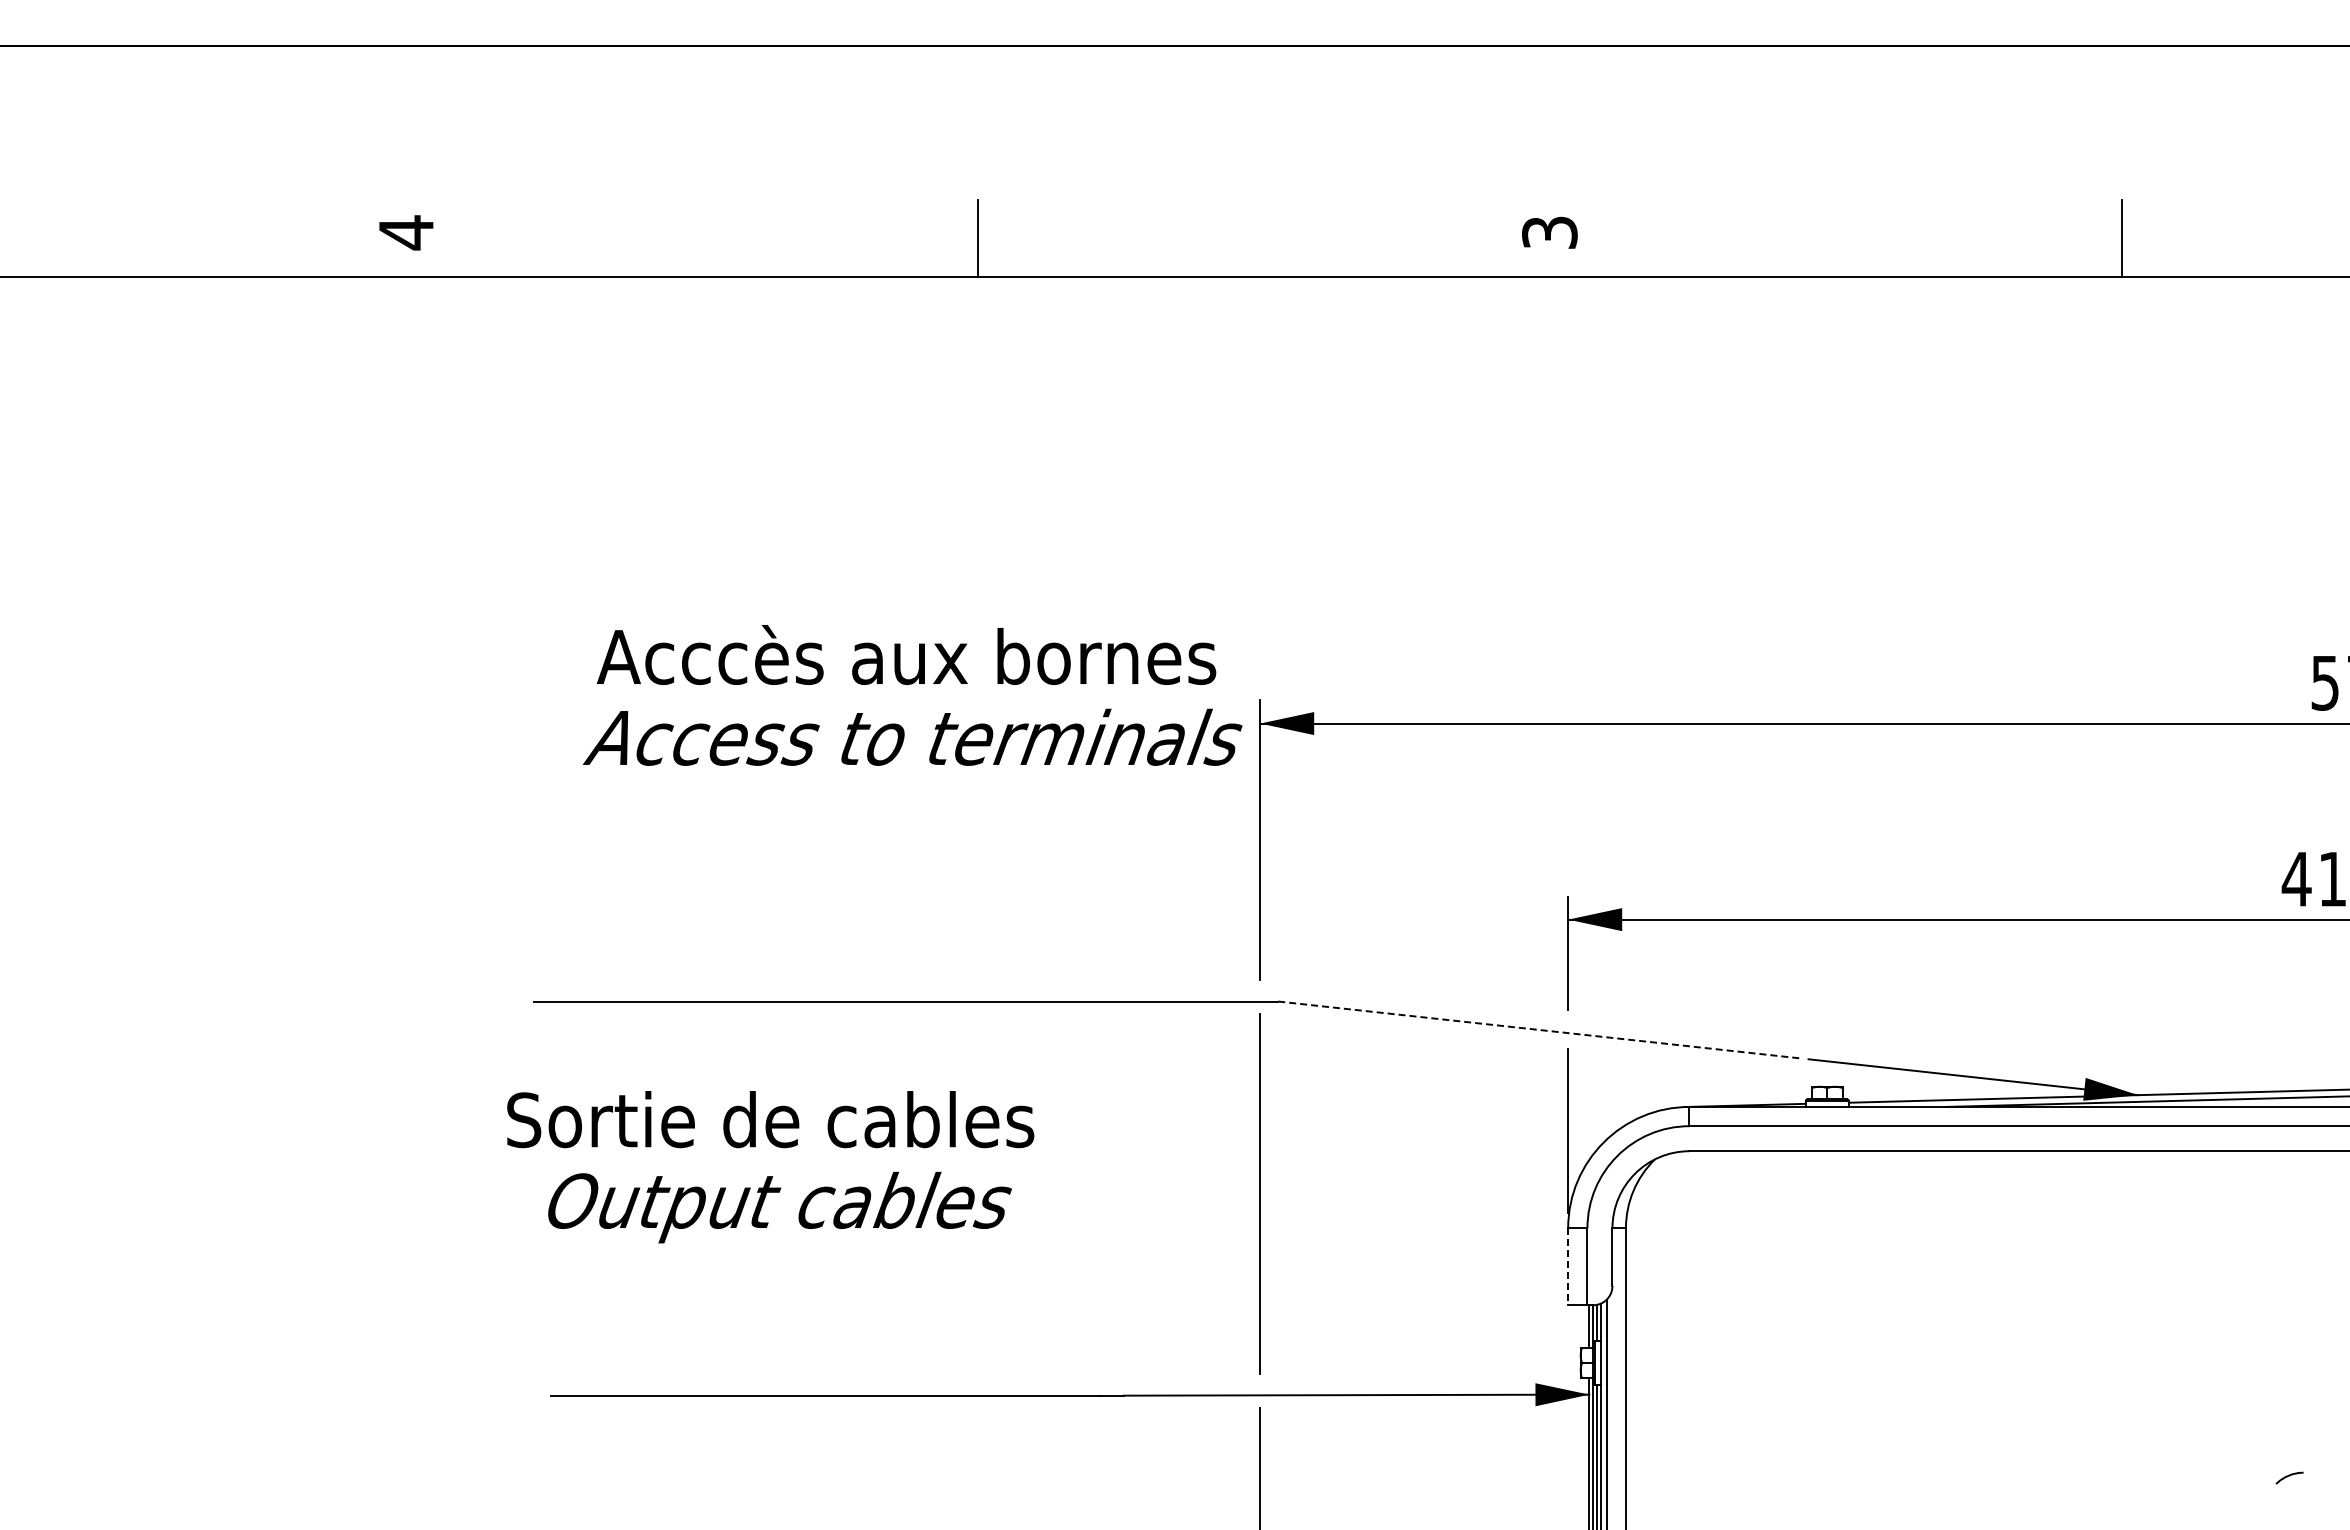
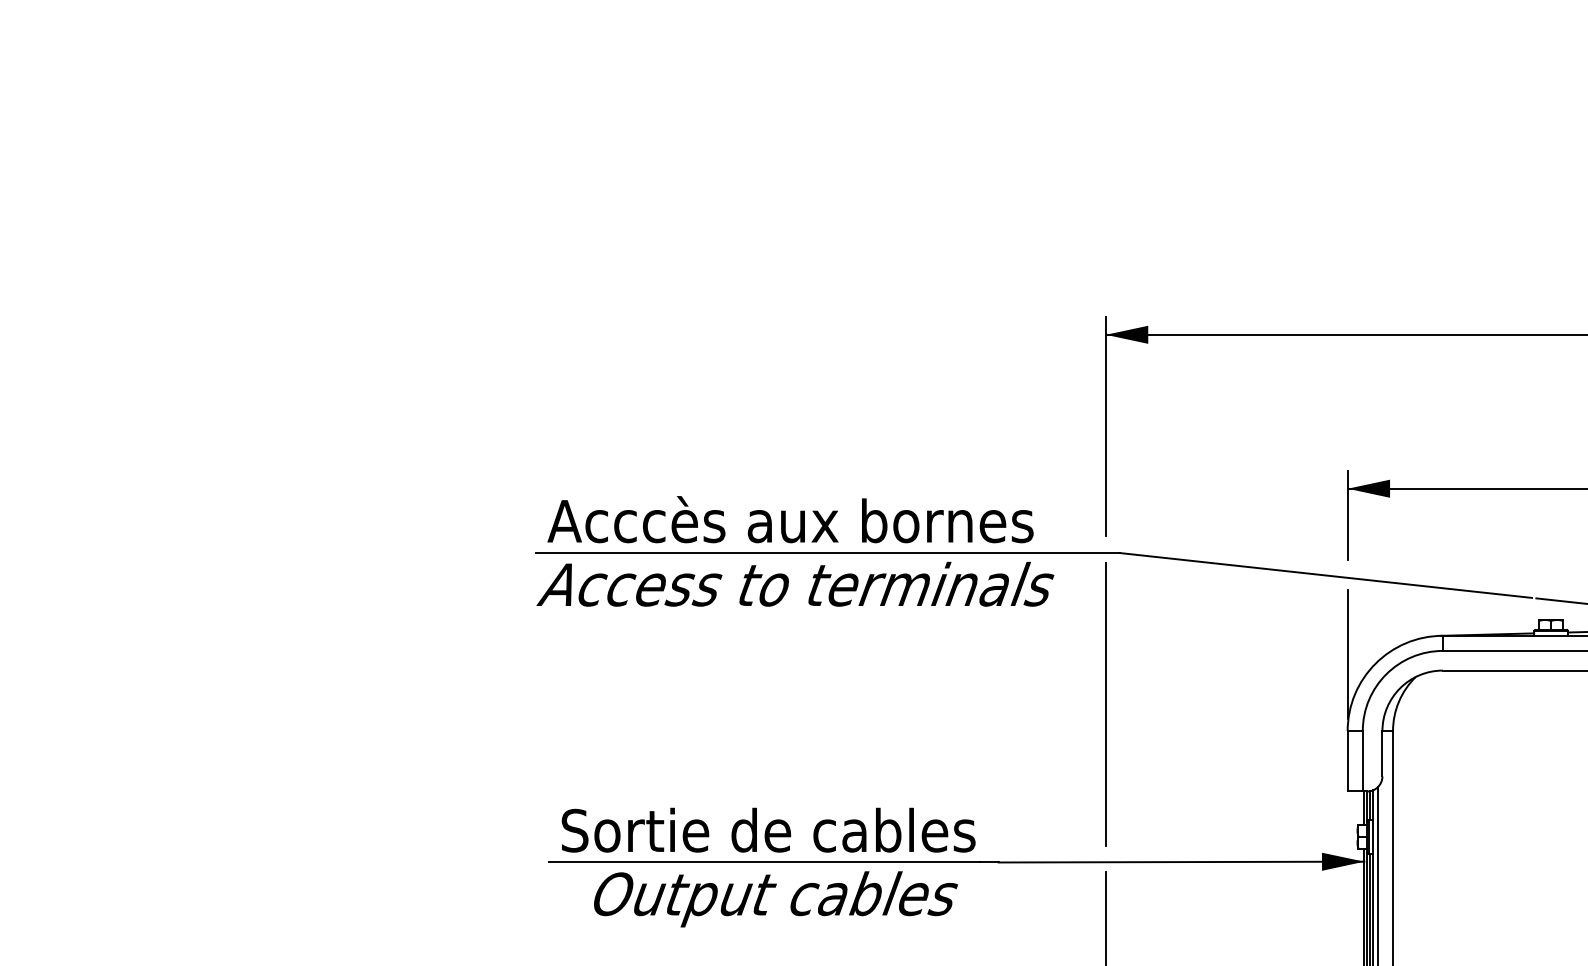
text: (912, 695) -> (795, 551), moved
line: (1540, 1030) -> (1325, 575), dashed -> solid
text: (770, 1167) -> (768, 867), moved
line: (1568, 1266) -> (1347, 761), dashed -> solid

